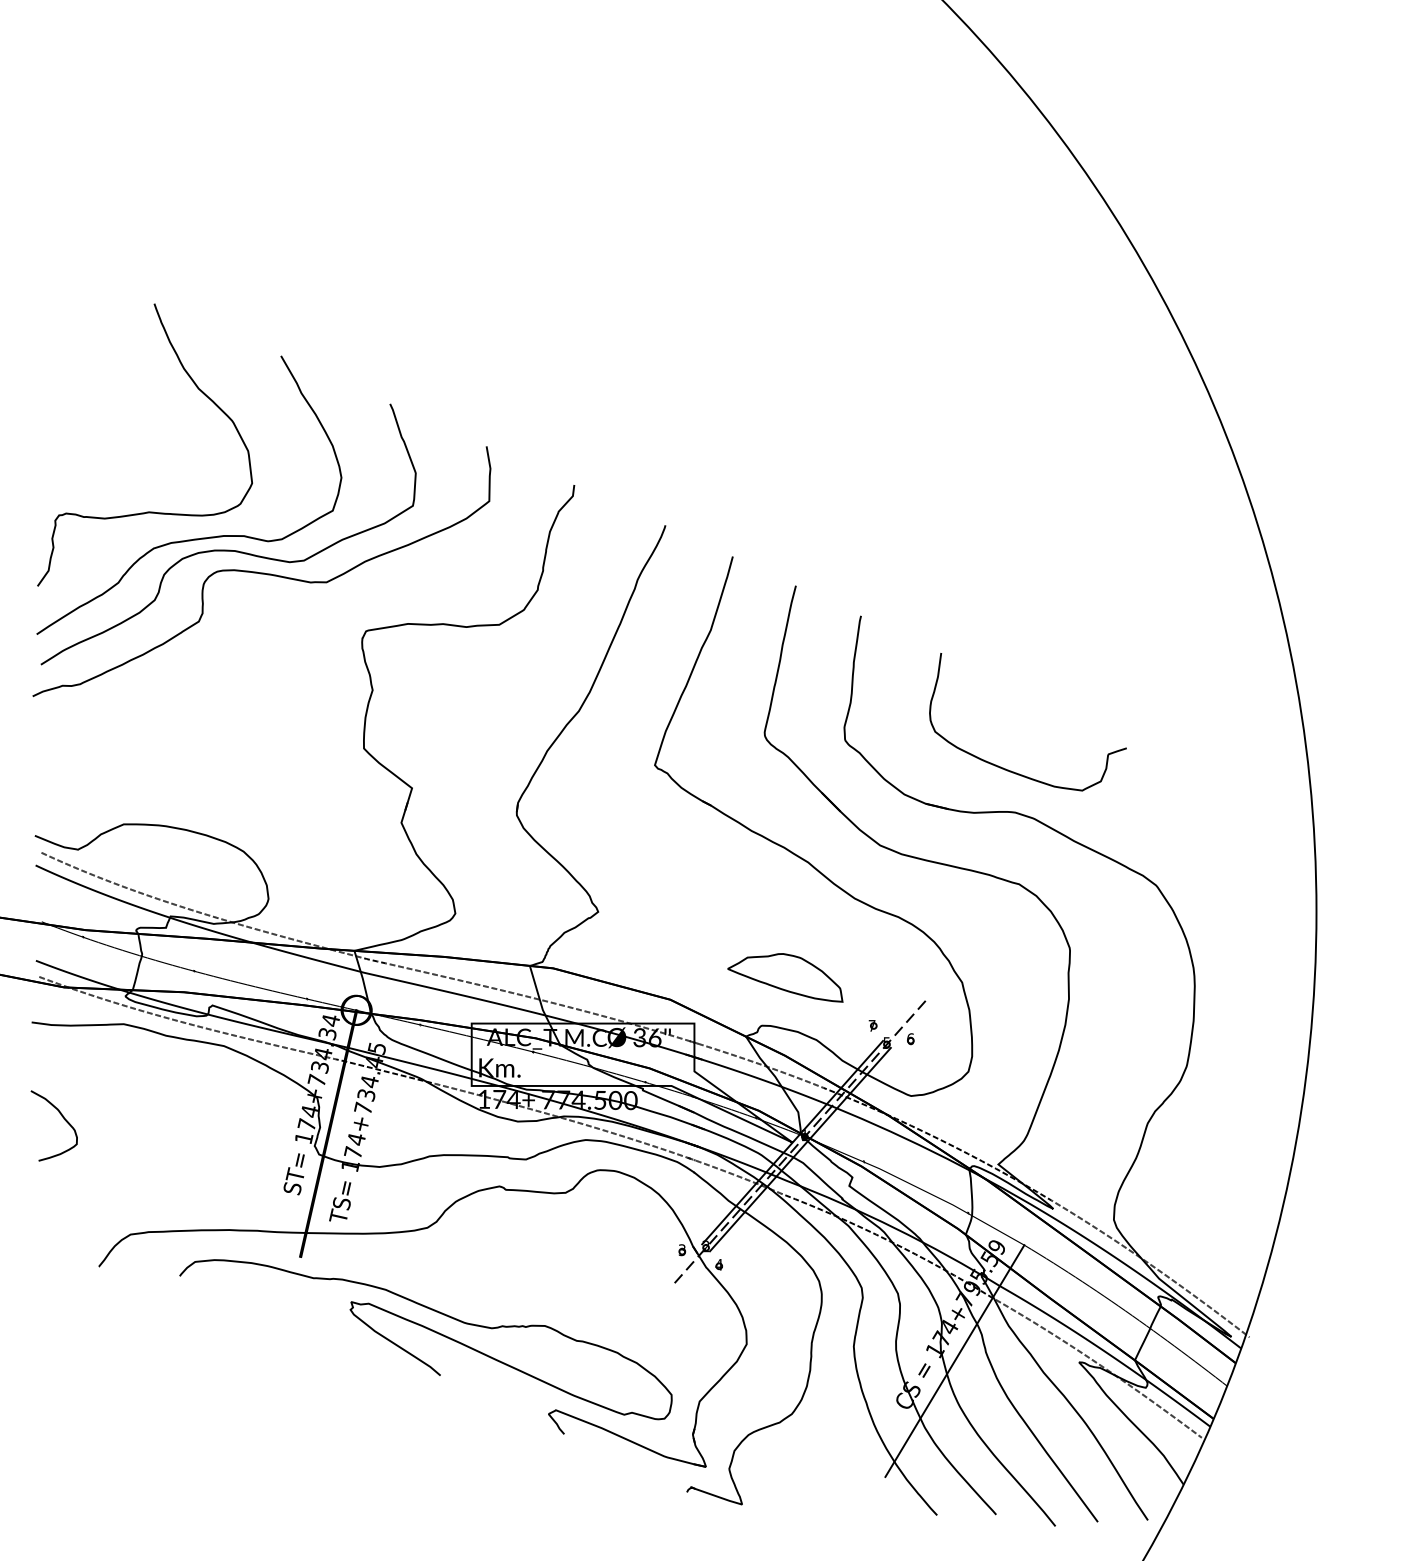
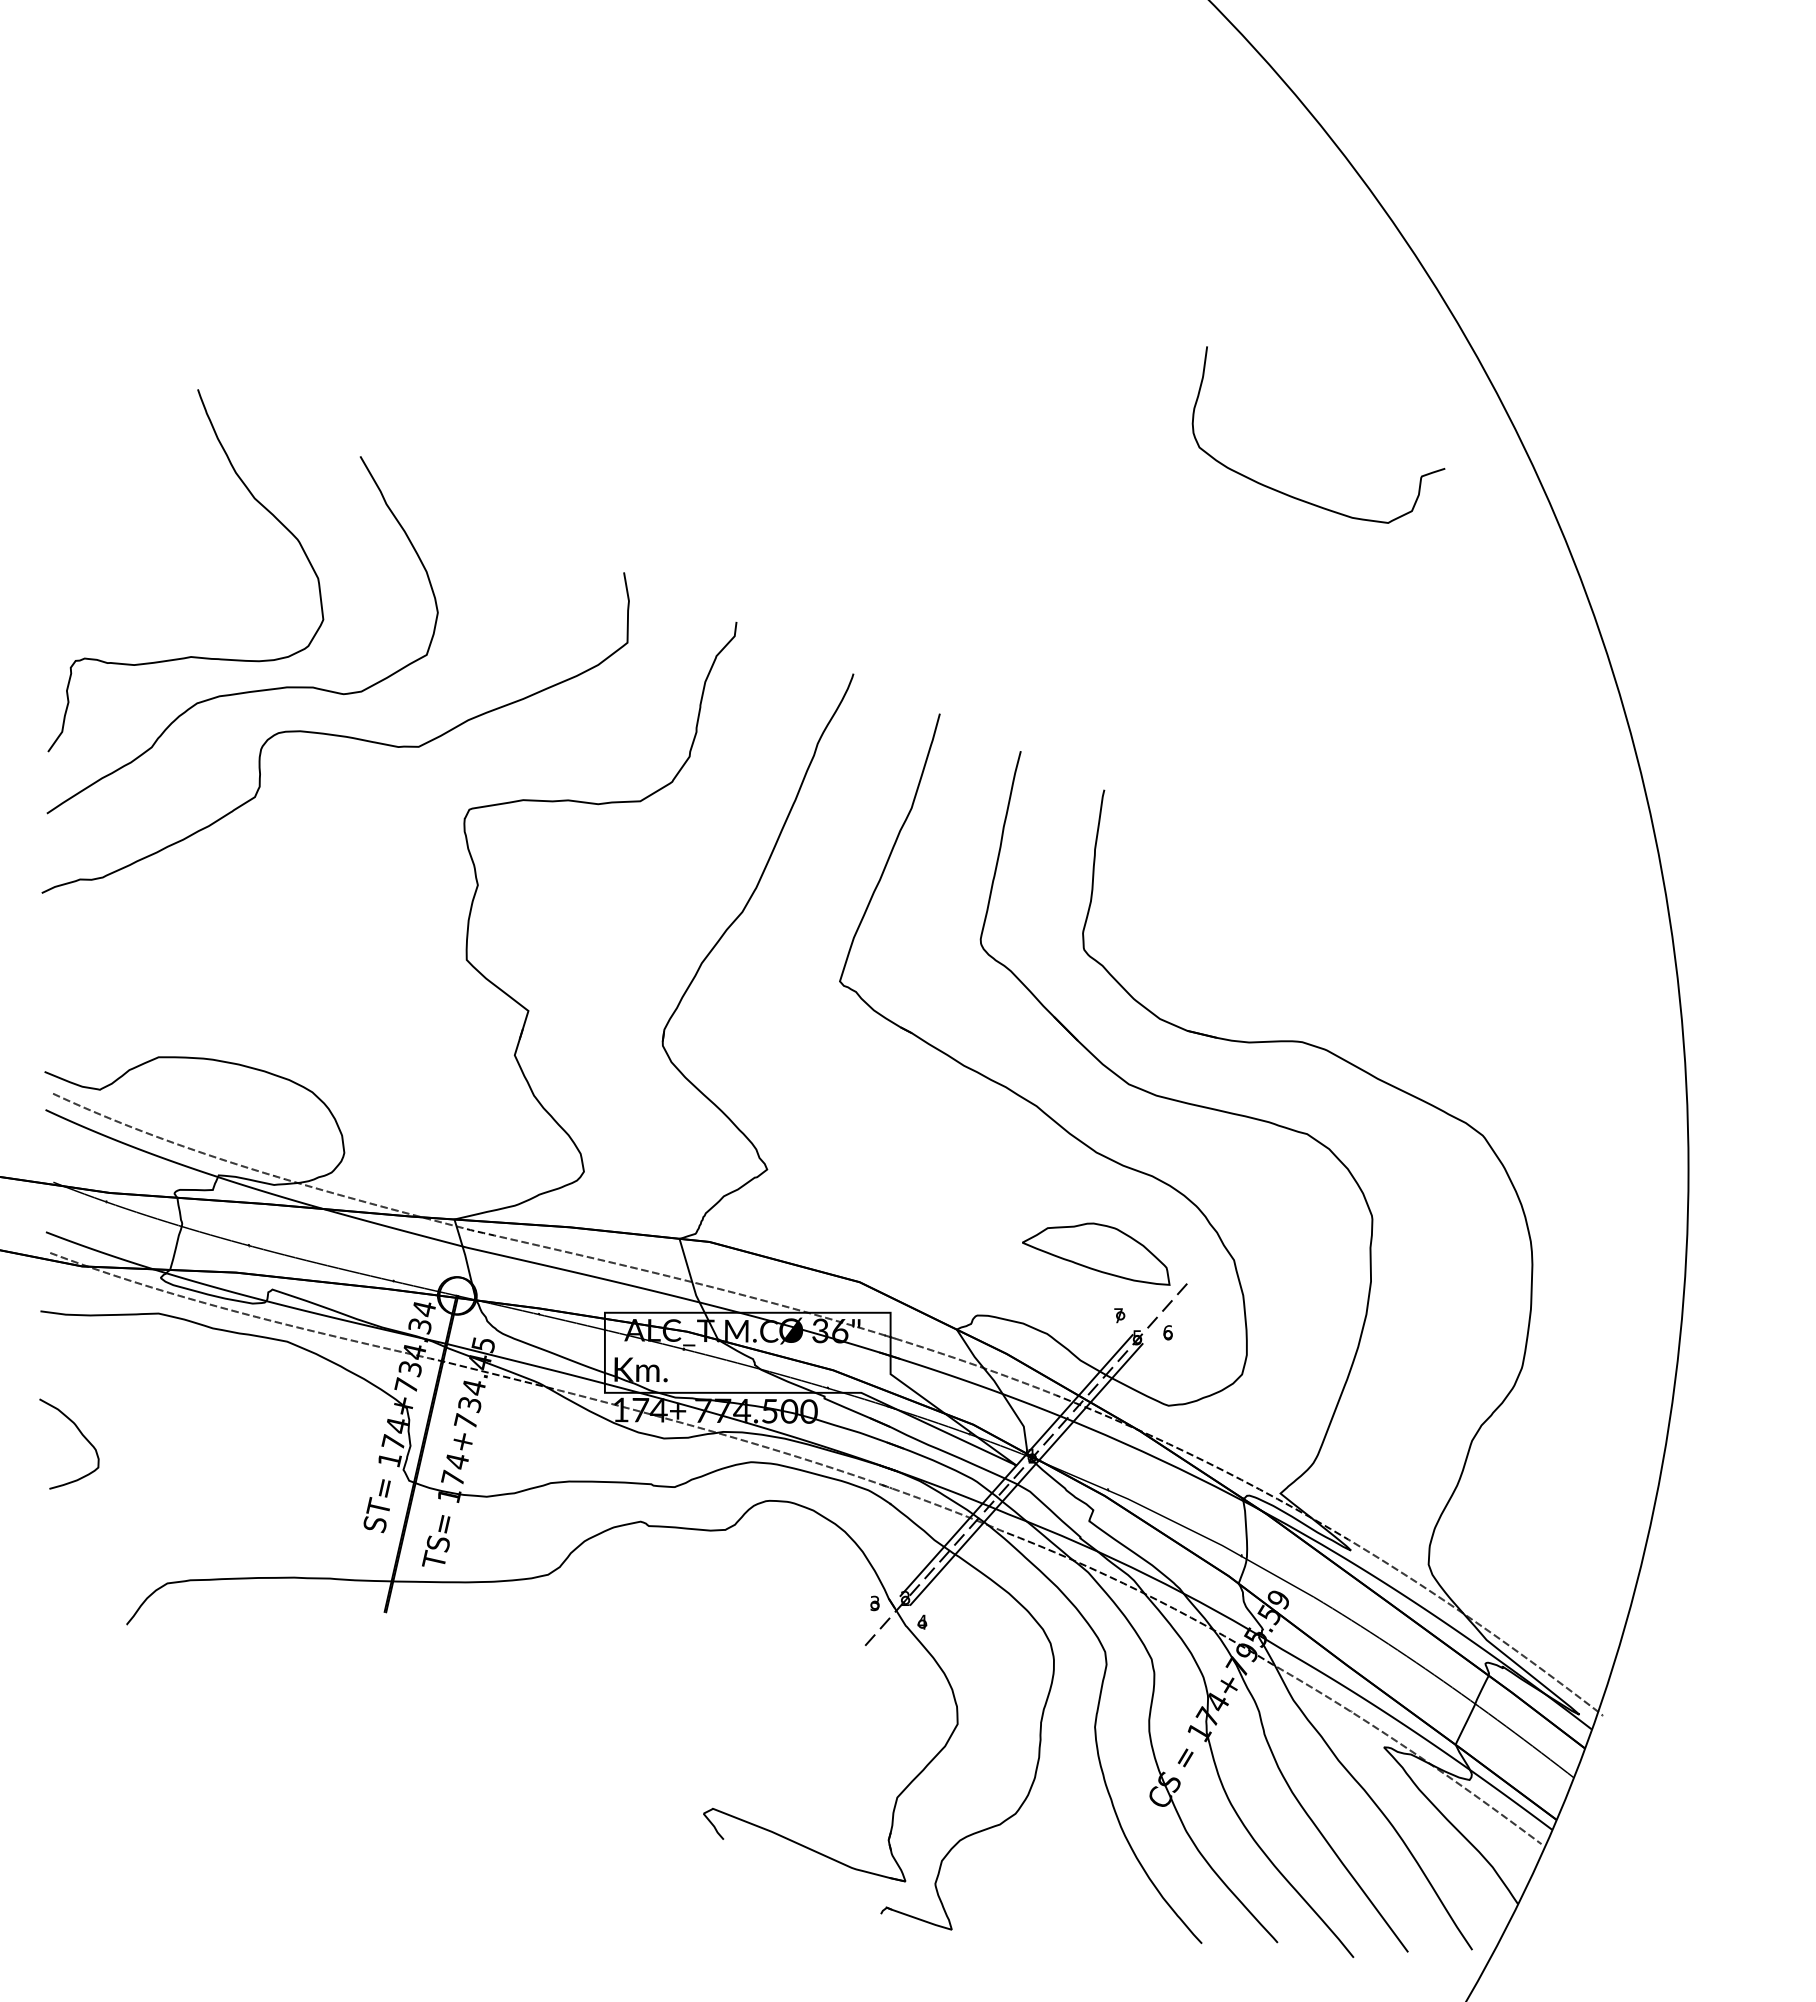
curve: (228, 550) -> (293, 705), removed
curve: (1009, 769) -> (1294, 496), moved
part: (785, 977) -> (1096, 1253), moved
curve: (430, 1330) -> (551, 1706), removed
line: (954, 1360) -> (1224, 1745), removed

